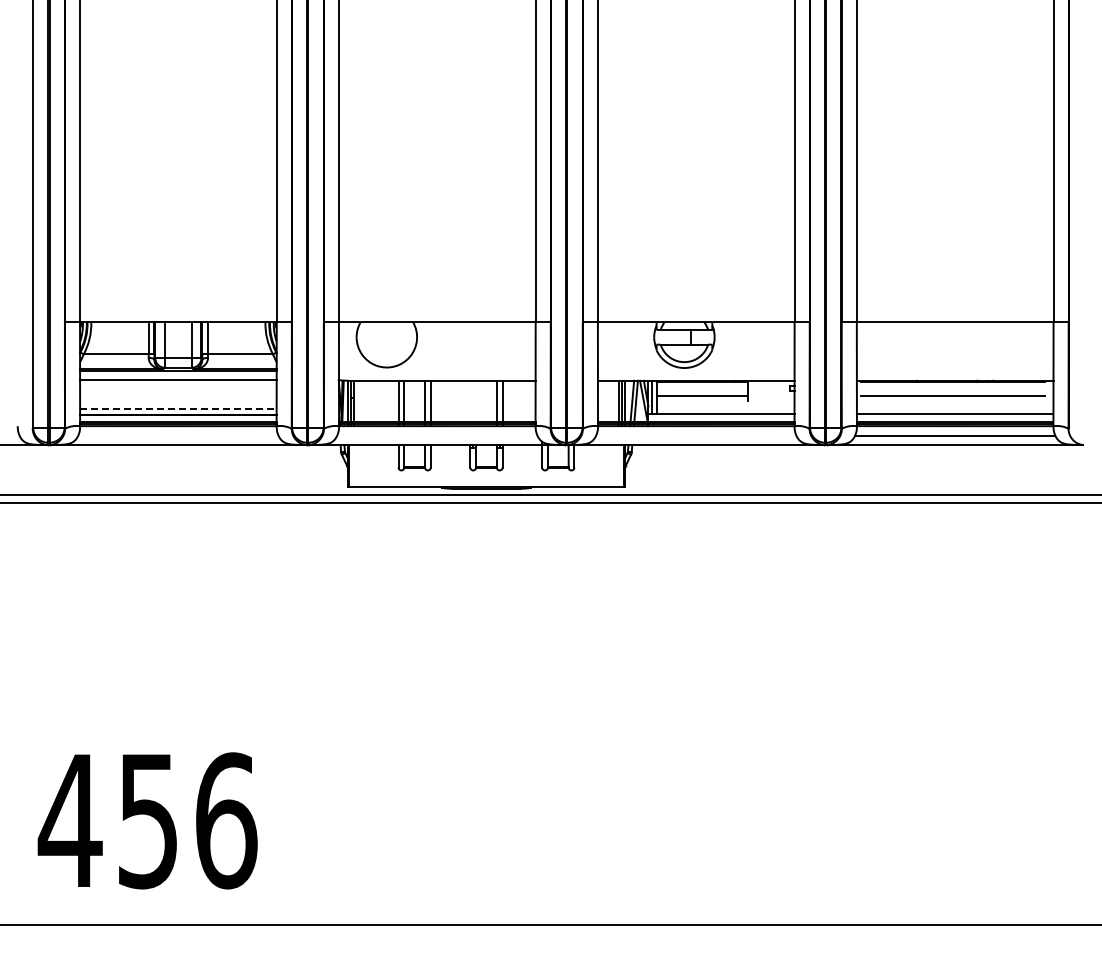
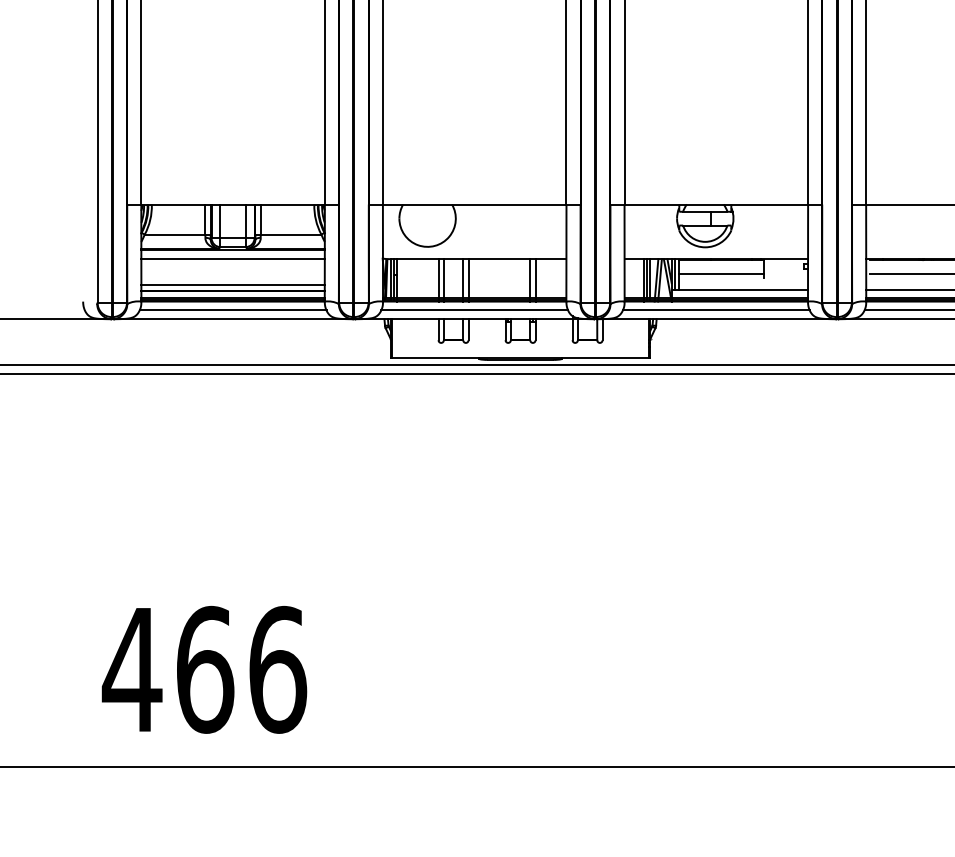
line: (178, 408) -> (233, 285), dashed -> solid
line: (178, 435) -> (233, 310), added
line: (437, 435) -> (474, 310), added
line: (696, 435) -> (716, 310), added
text: (148, 820) -> (205, 669), 456 -> 466

